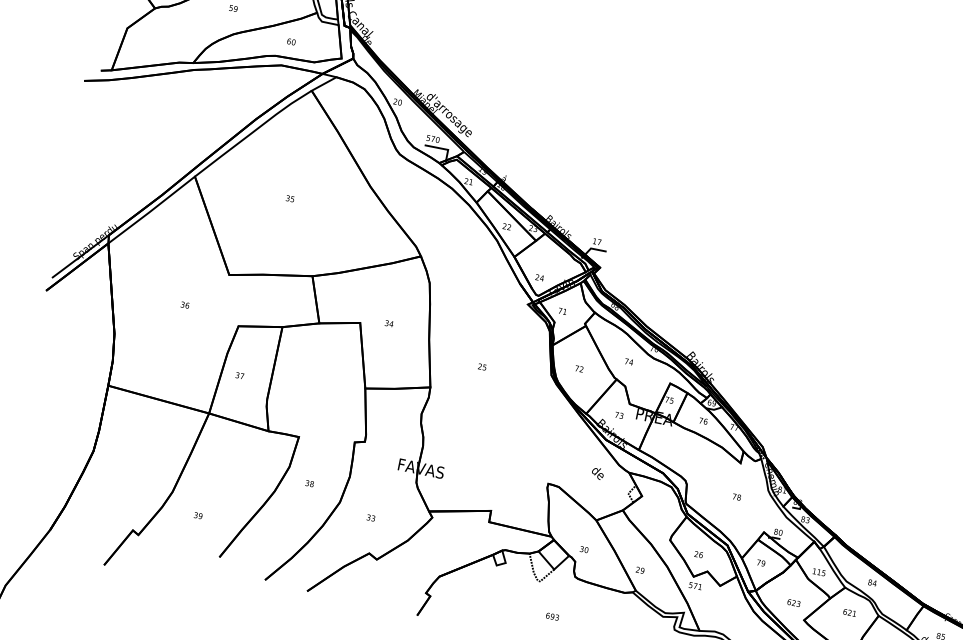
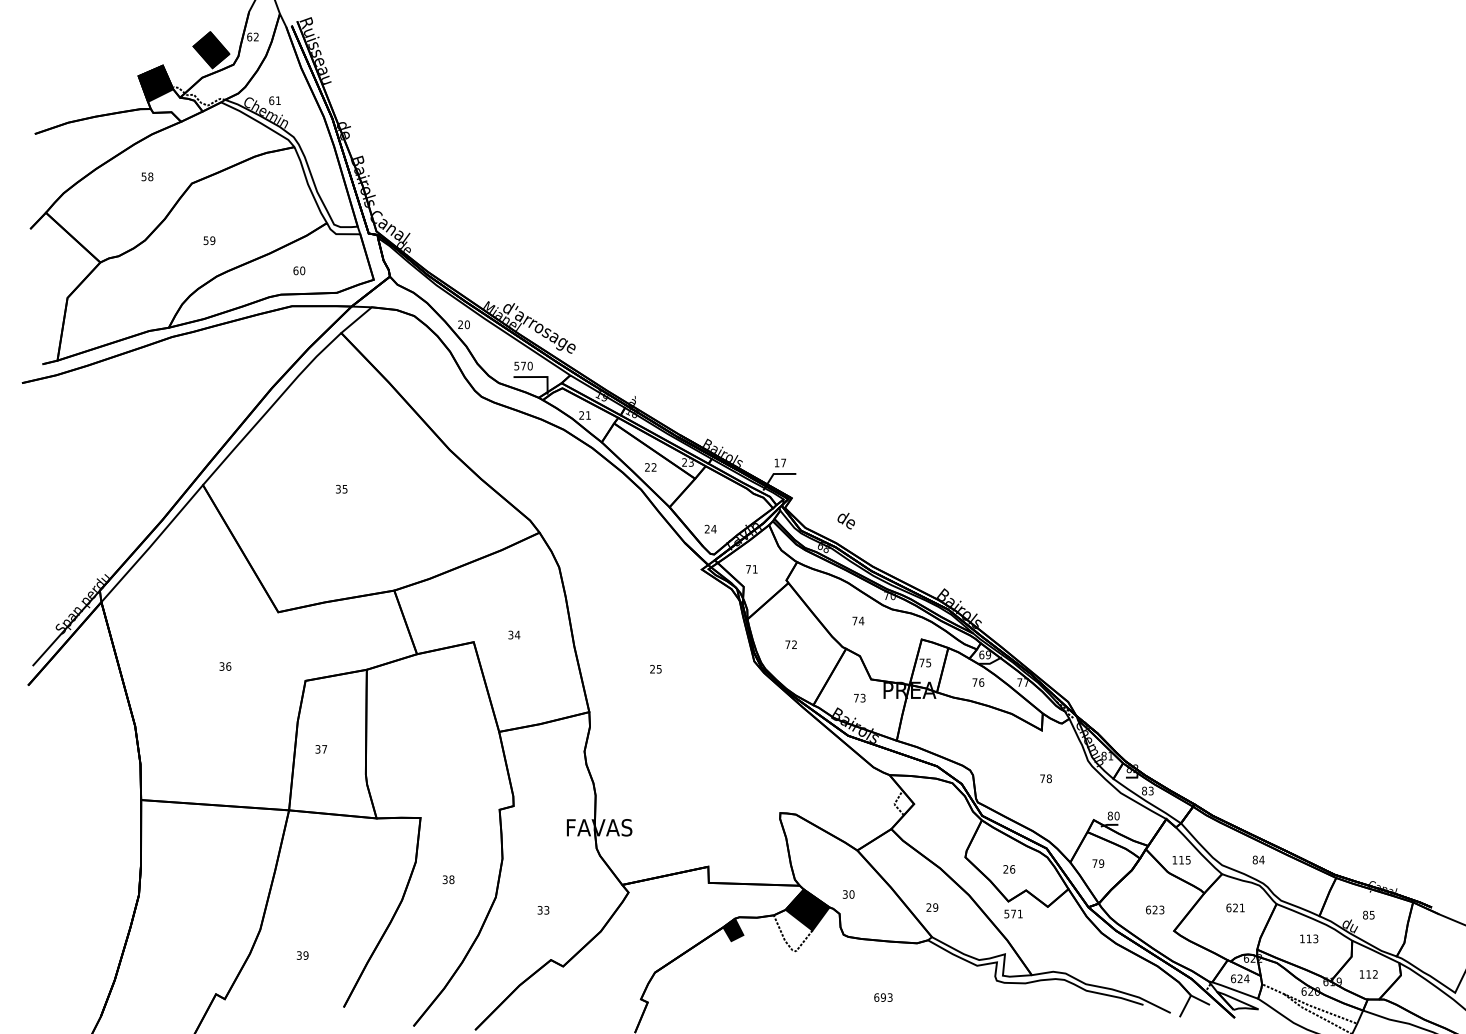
text: (597, 473) -> (845, 520), moved
fill: (553, 554) -> (807, 909), added
fill: (499, 557) -> (733, 929), added
text: (552, 616) -> (883, 997), moved

